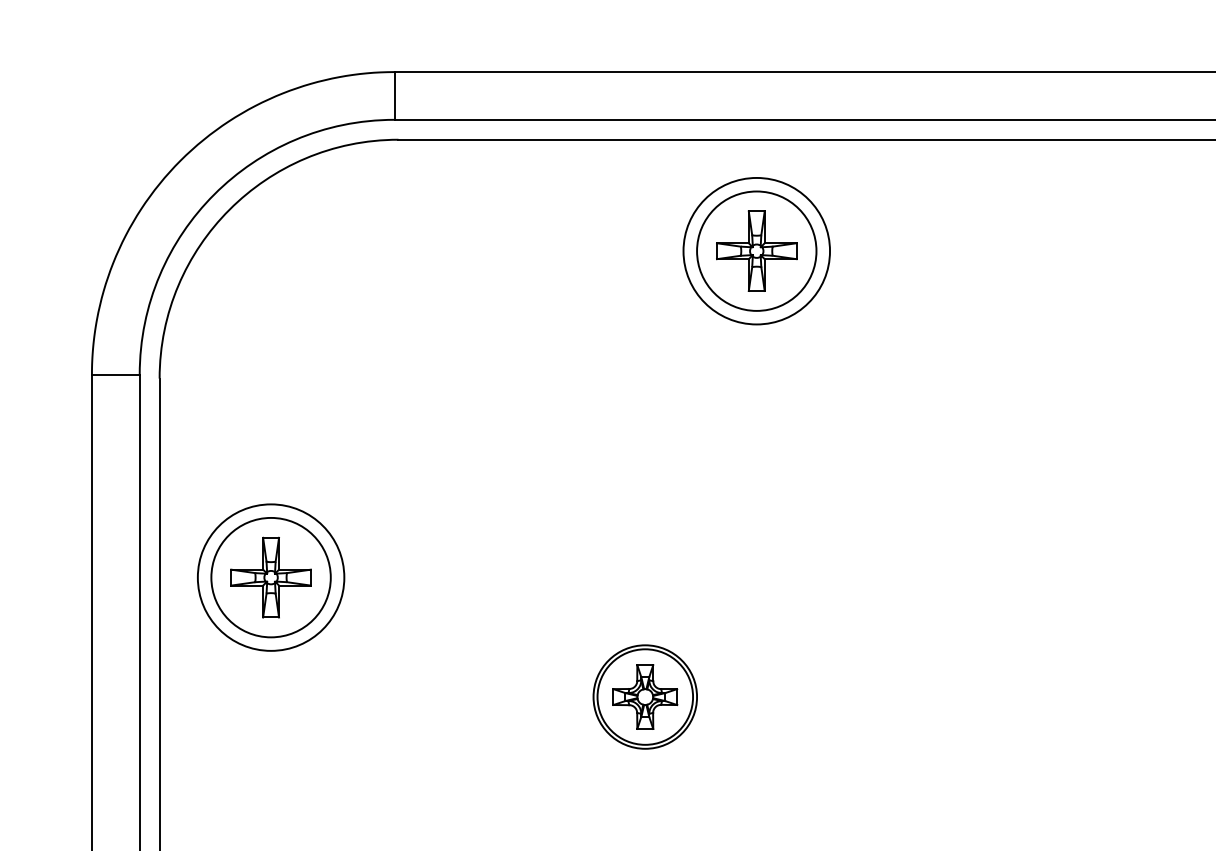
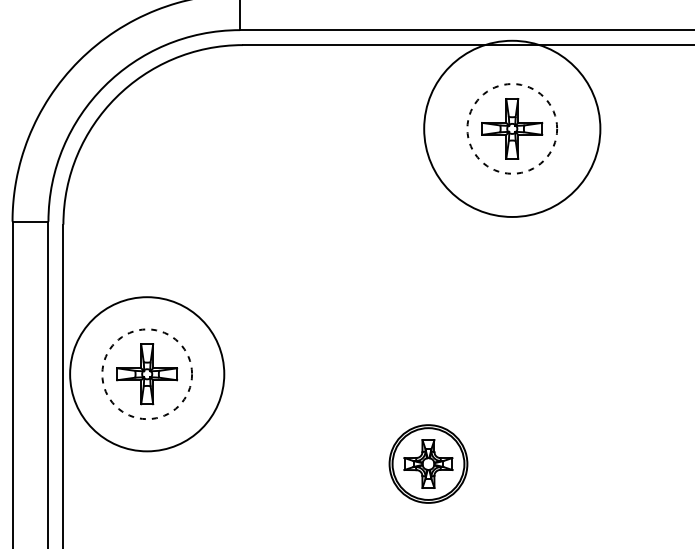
circle: (756, 250) -> (512, 128), size x1.6
circle: (756, 250) -> (512, 128), solid -> dashed
circle: (270, 577) -> (146, 374), size x1.4
circle: (270, 577) -> (146, 374), solid -> dashed

